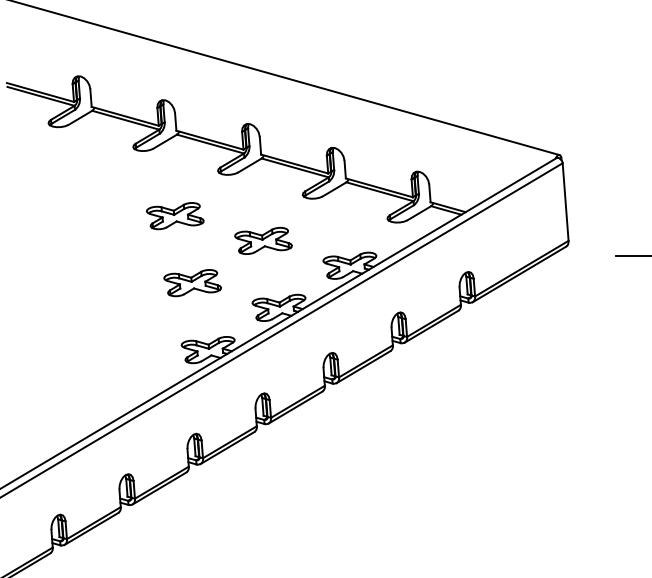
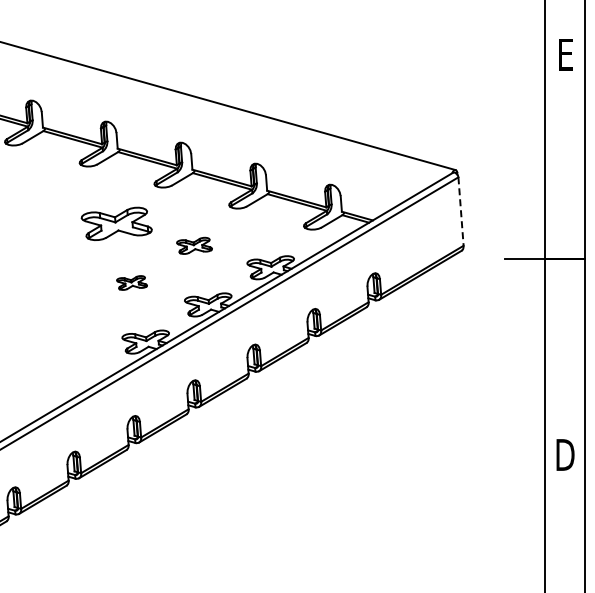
line: (566, 203) -> (461, 212), solid -> dashed
part: (175, 215) -> (116, 223), size x1.4
part: (263, 240) -> (194, 245), size x0.7
part: (192, 282) -> (131, 282), size x0.6

